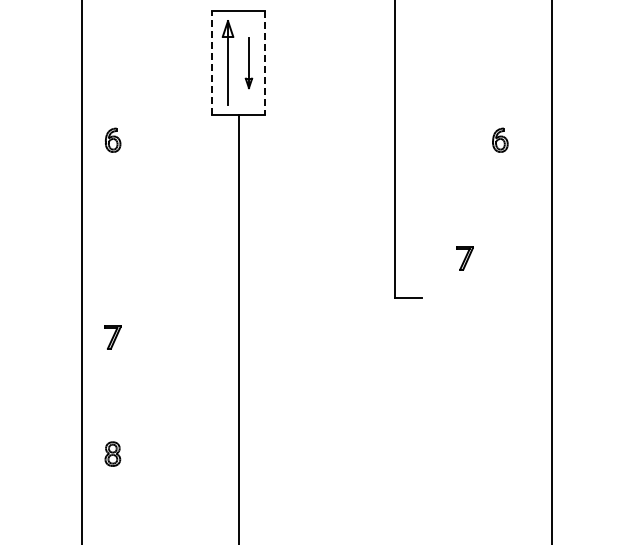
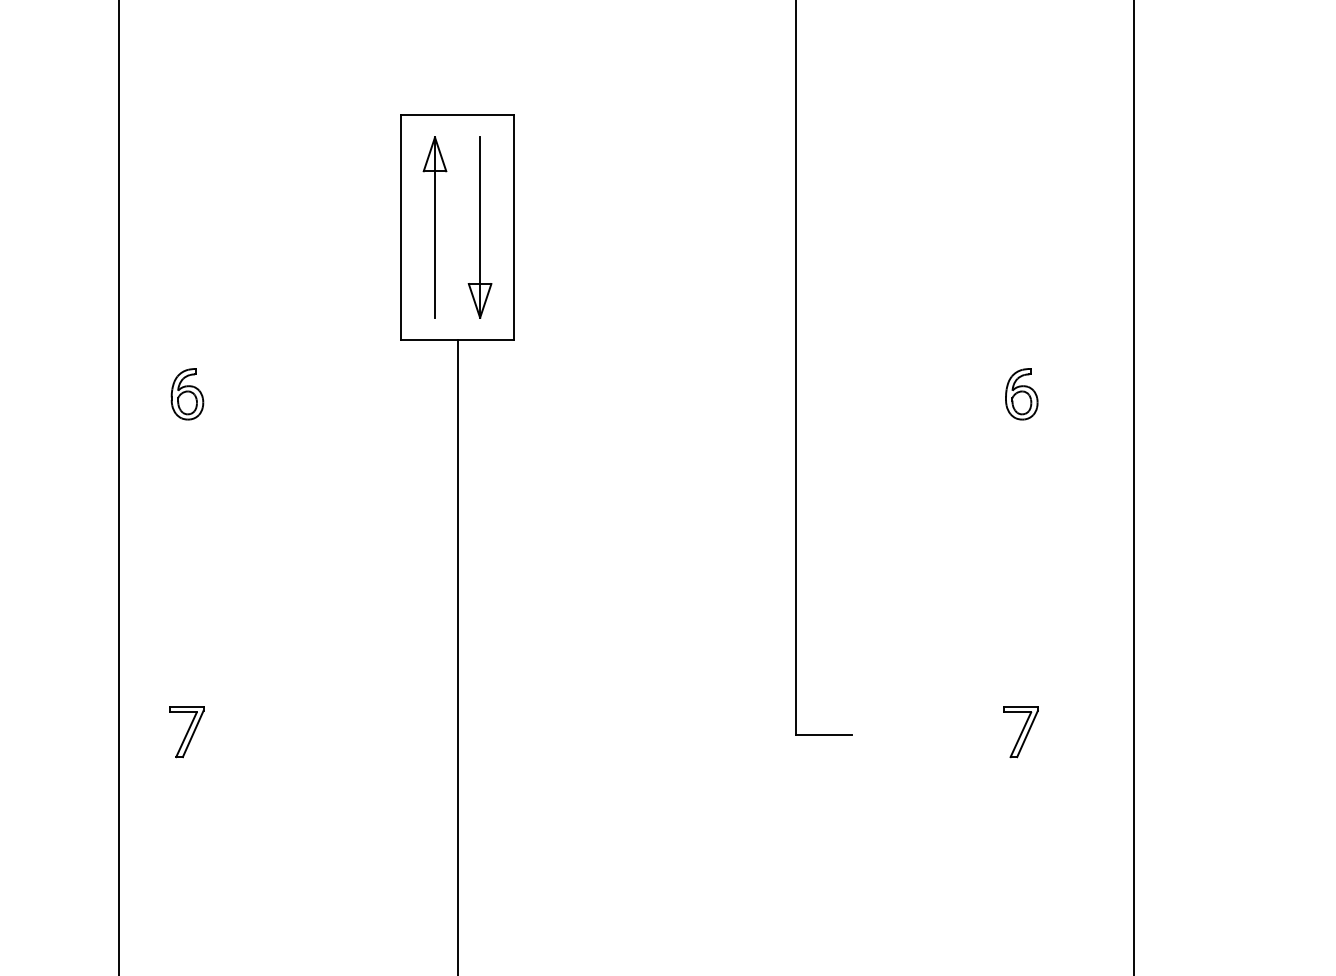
line: (212, 62) -> (401, 226), dashed -> solid
part: (248, 62) -> (479, 226), size x1.67
line: (264, 63) -> (513, 228), dashed -> solid
part: (464, 258) -> (1019, 732), moved
part: (112, 337) -> (186, 732), moved

